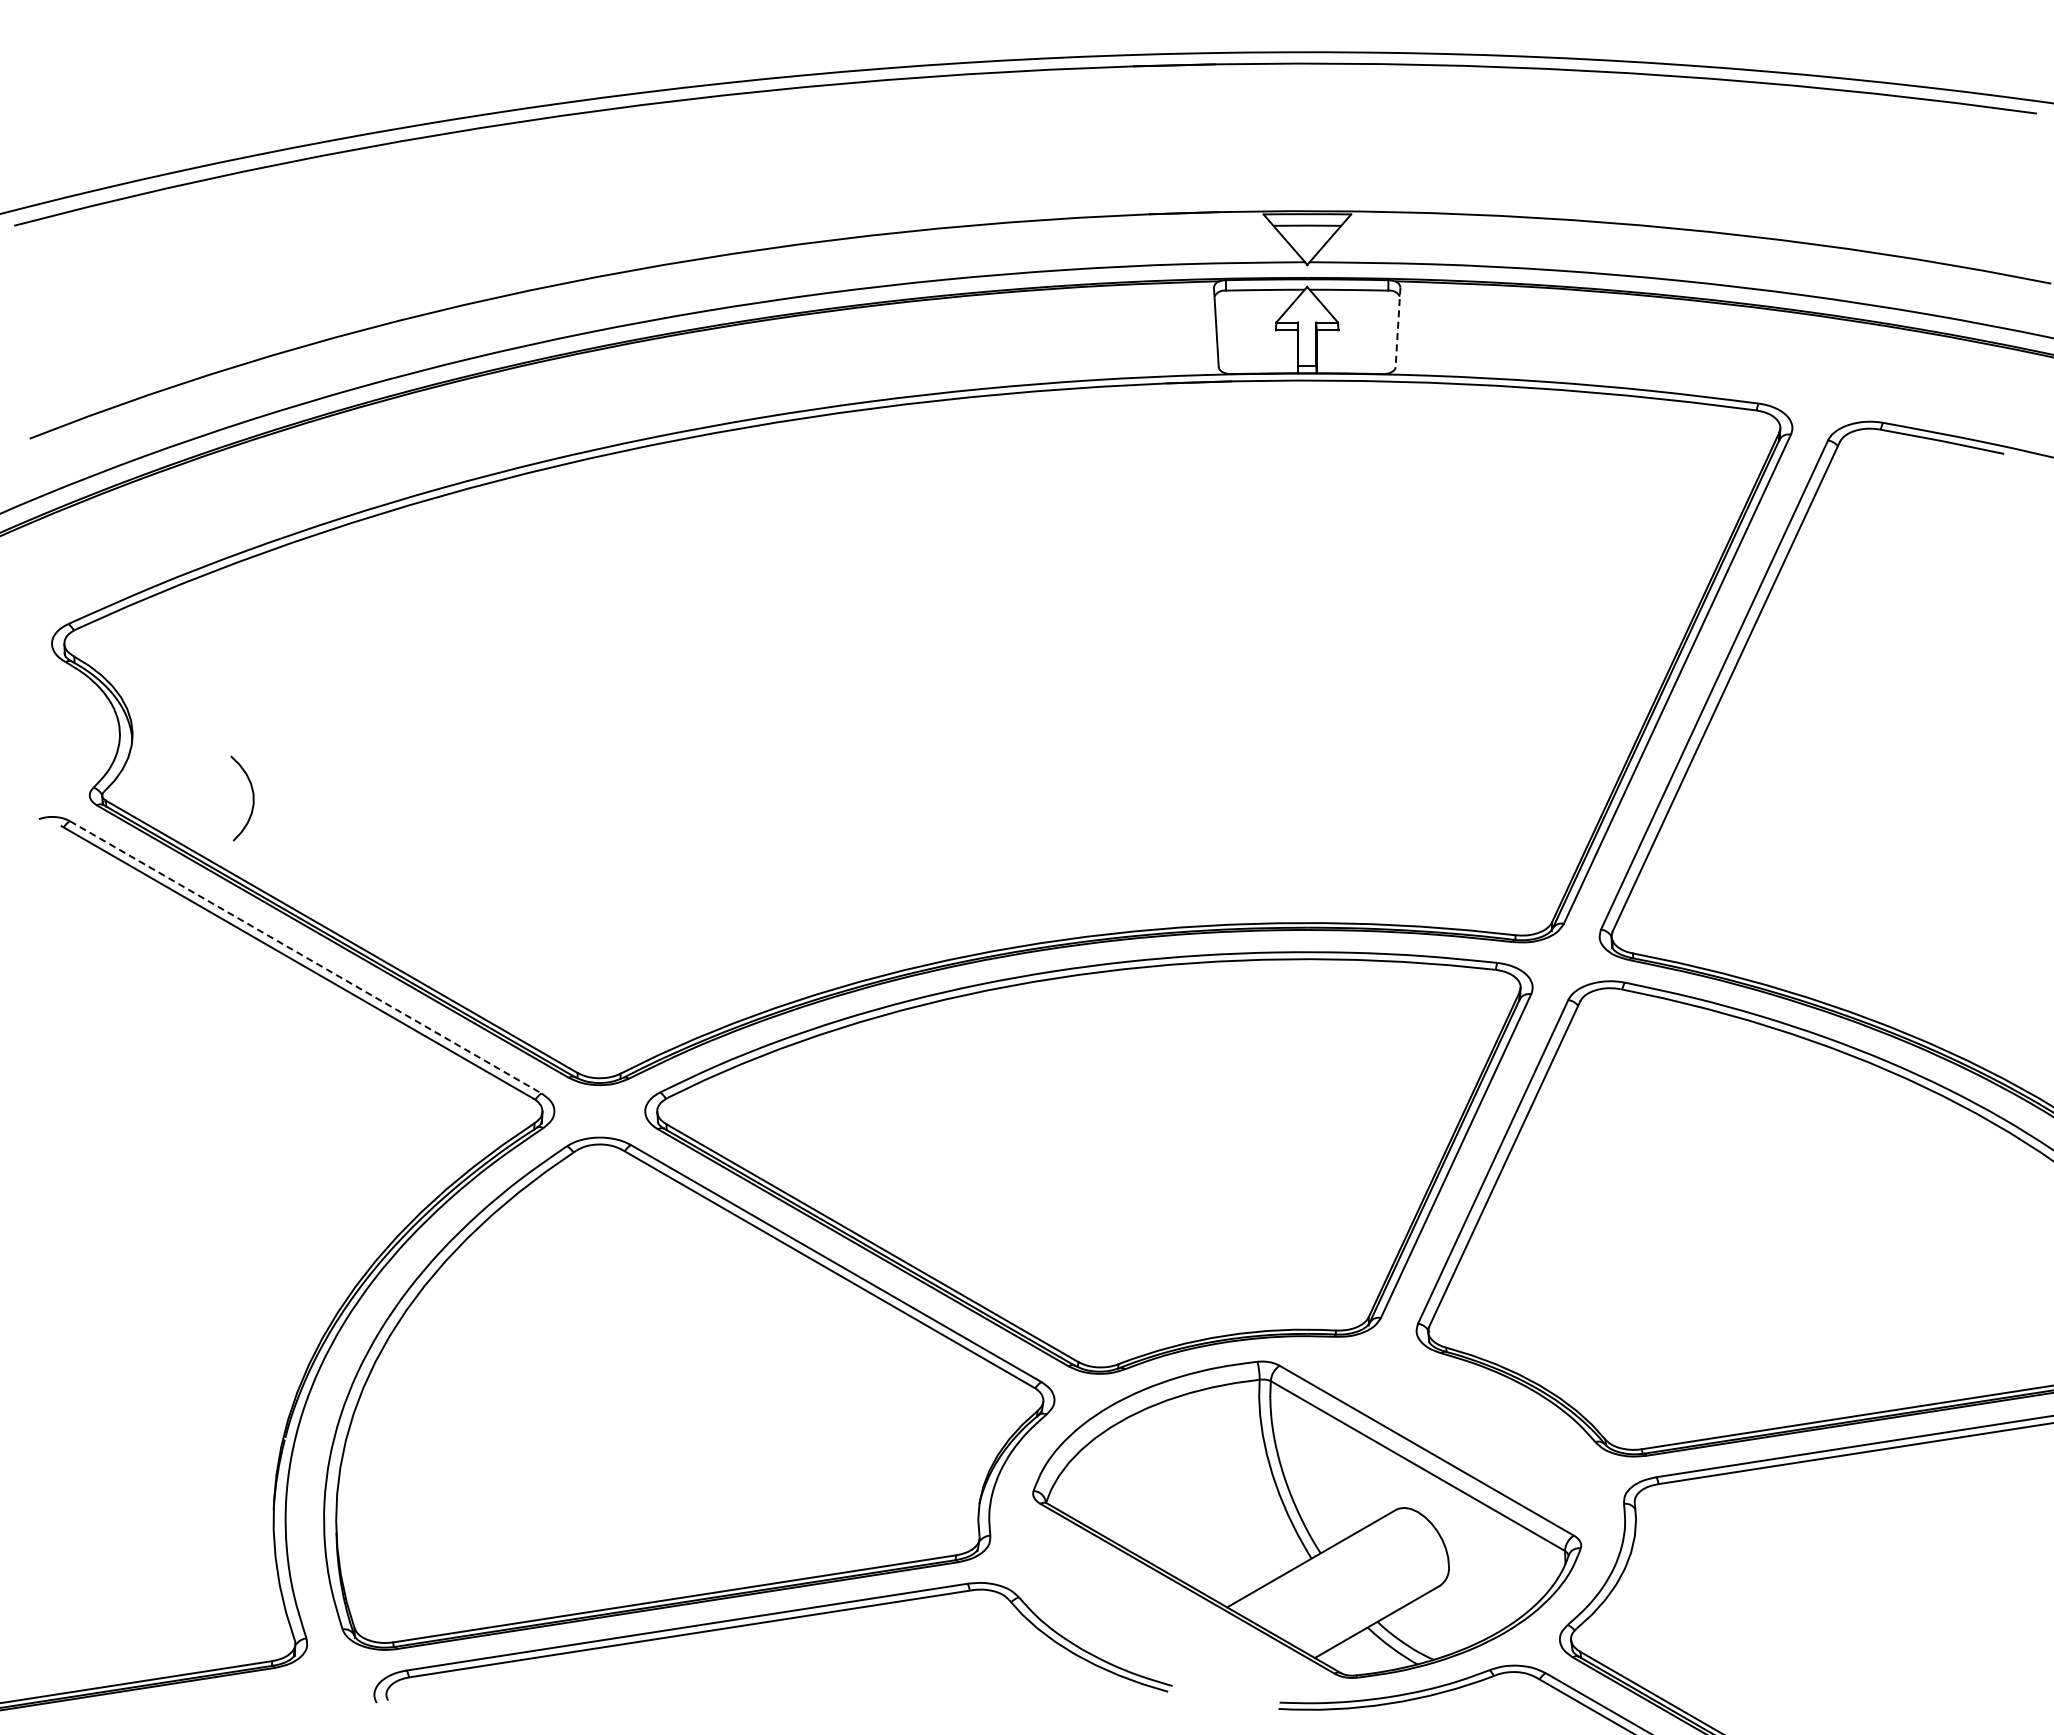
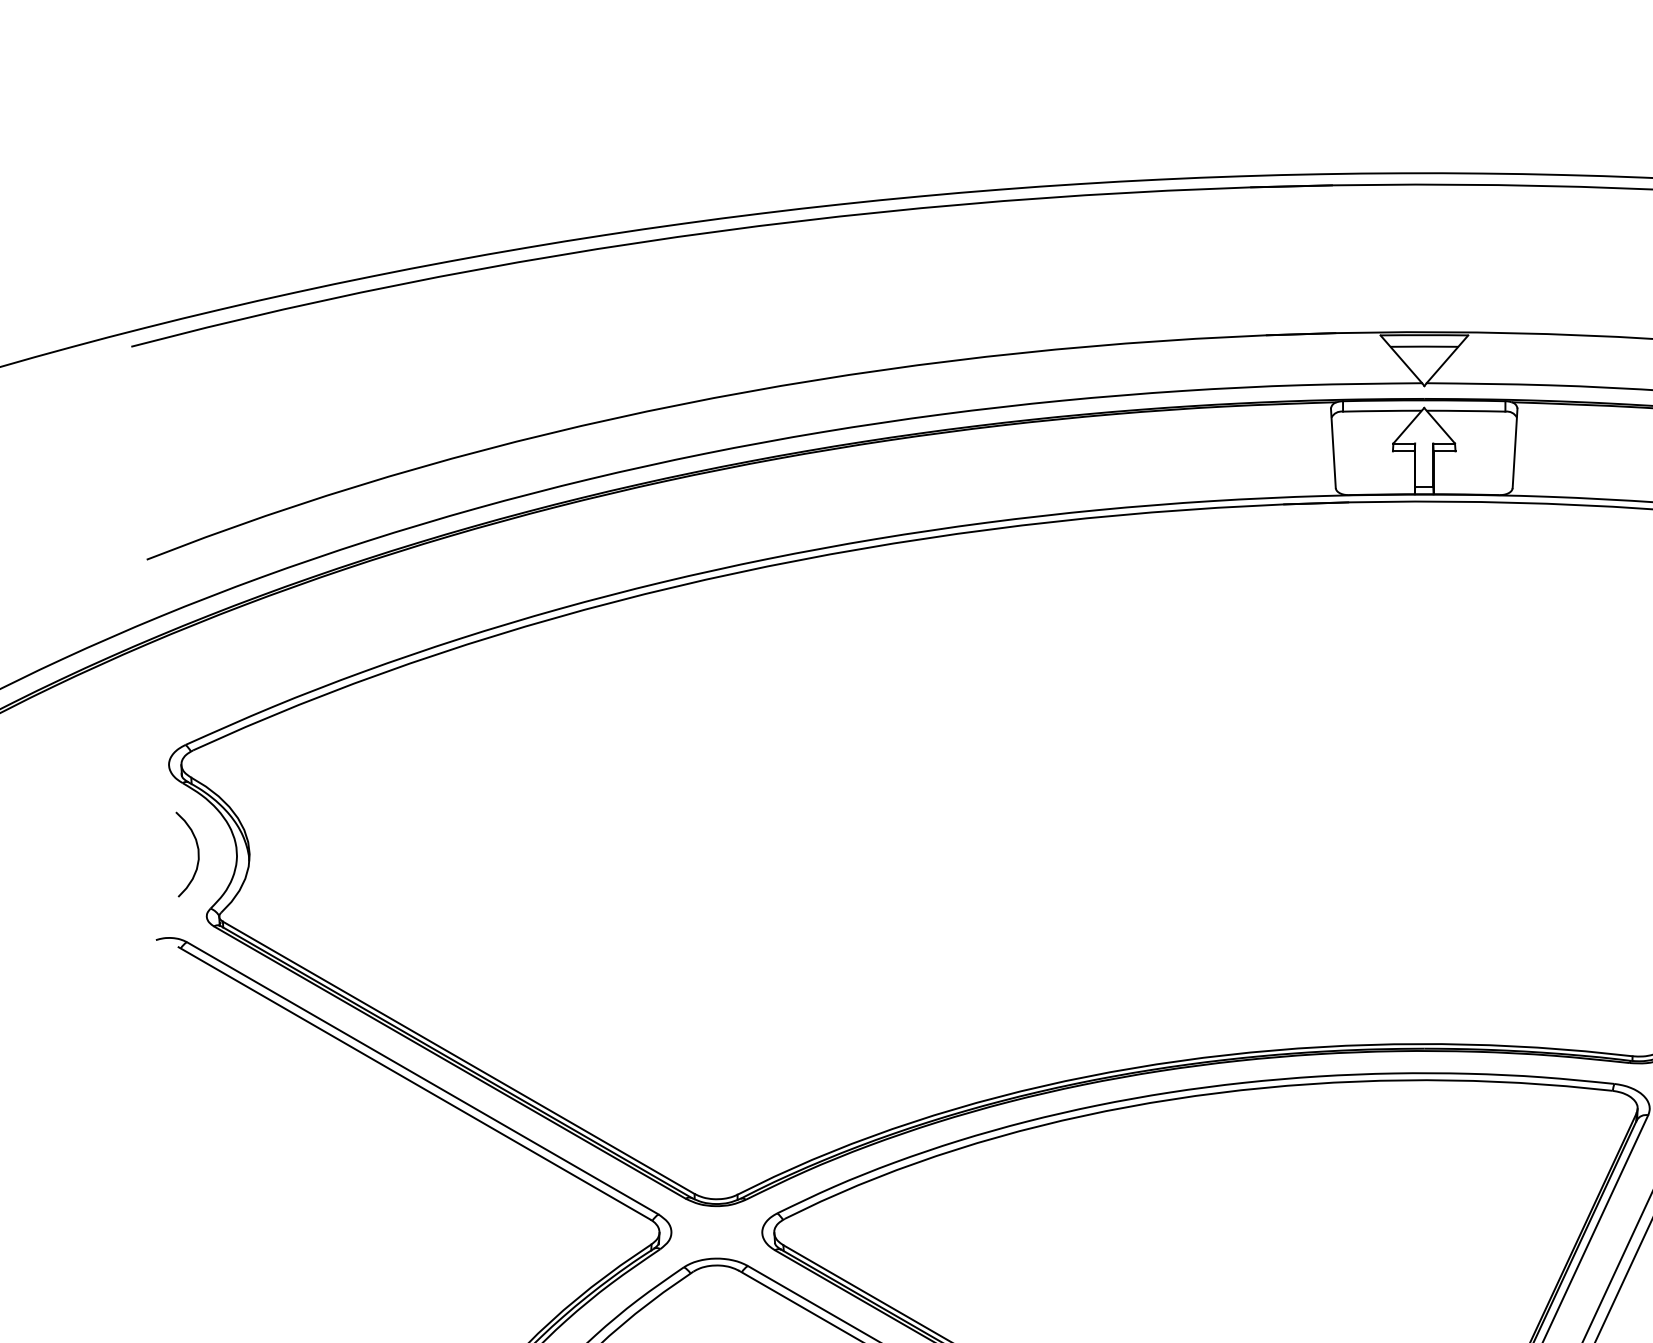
line: (1398, 327) -> (1515, 448), dashed -> solid
curve: (252, 798) -> (197, 854), moved
line: (306, 957) -> (423, 1078), dashed -> solid

